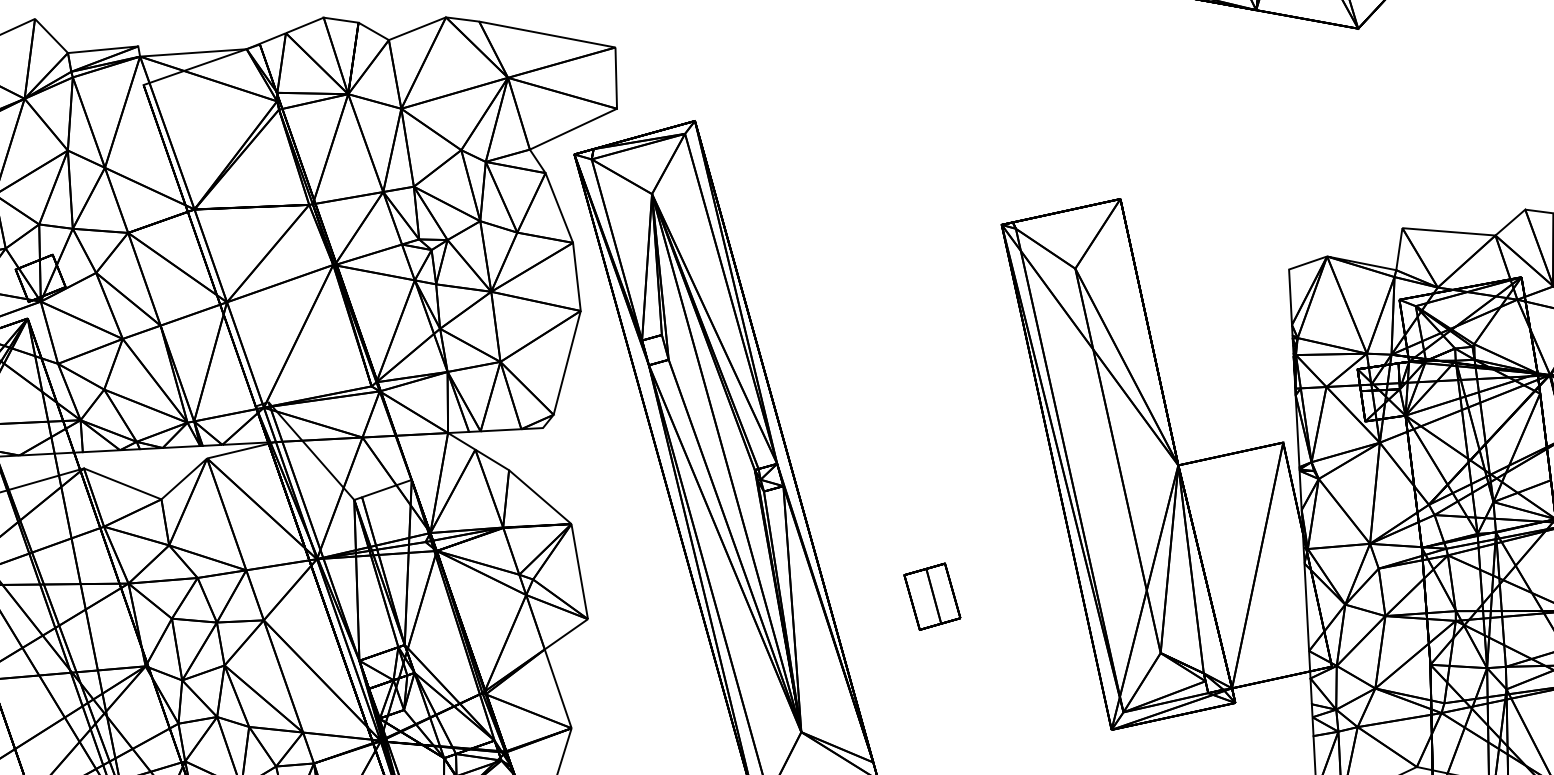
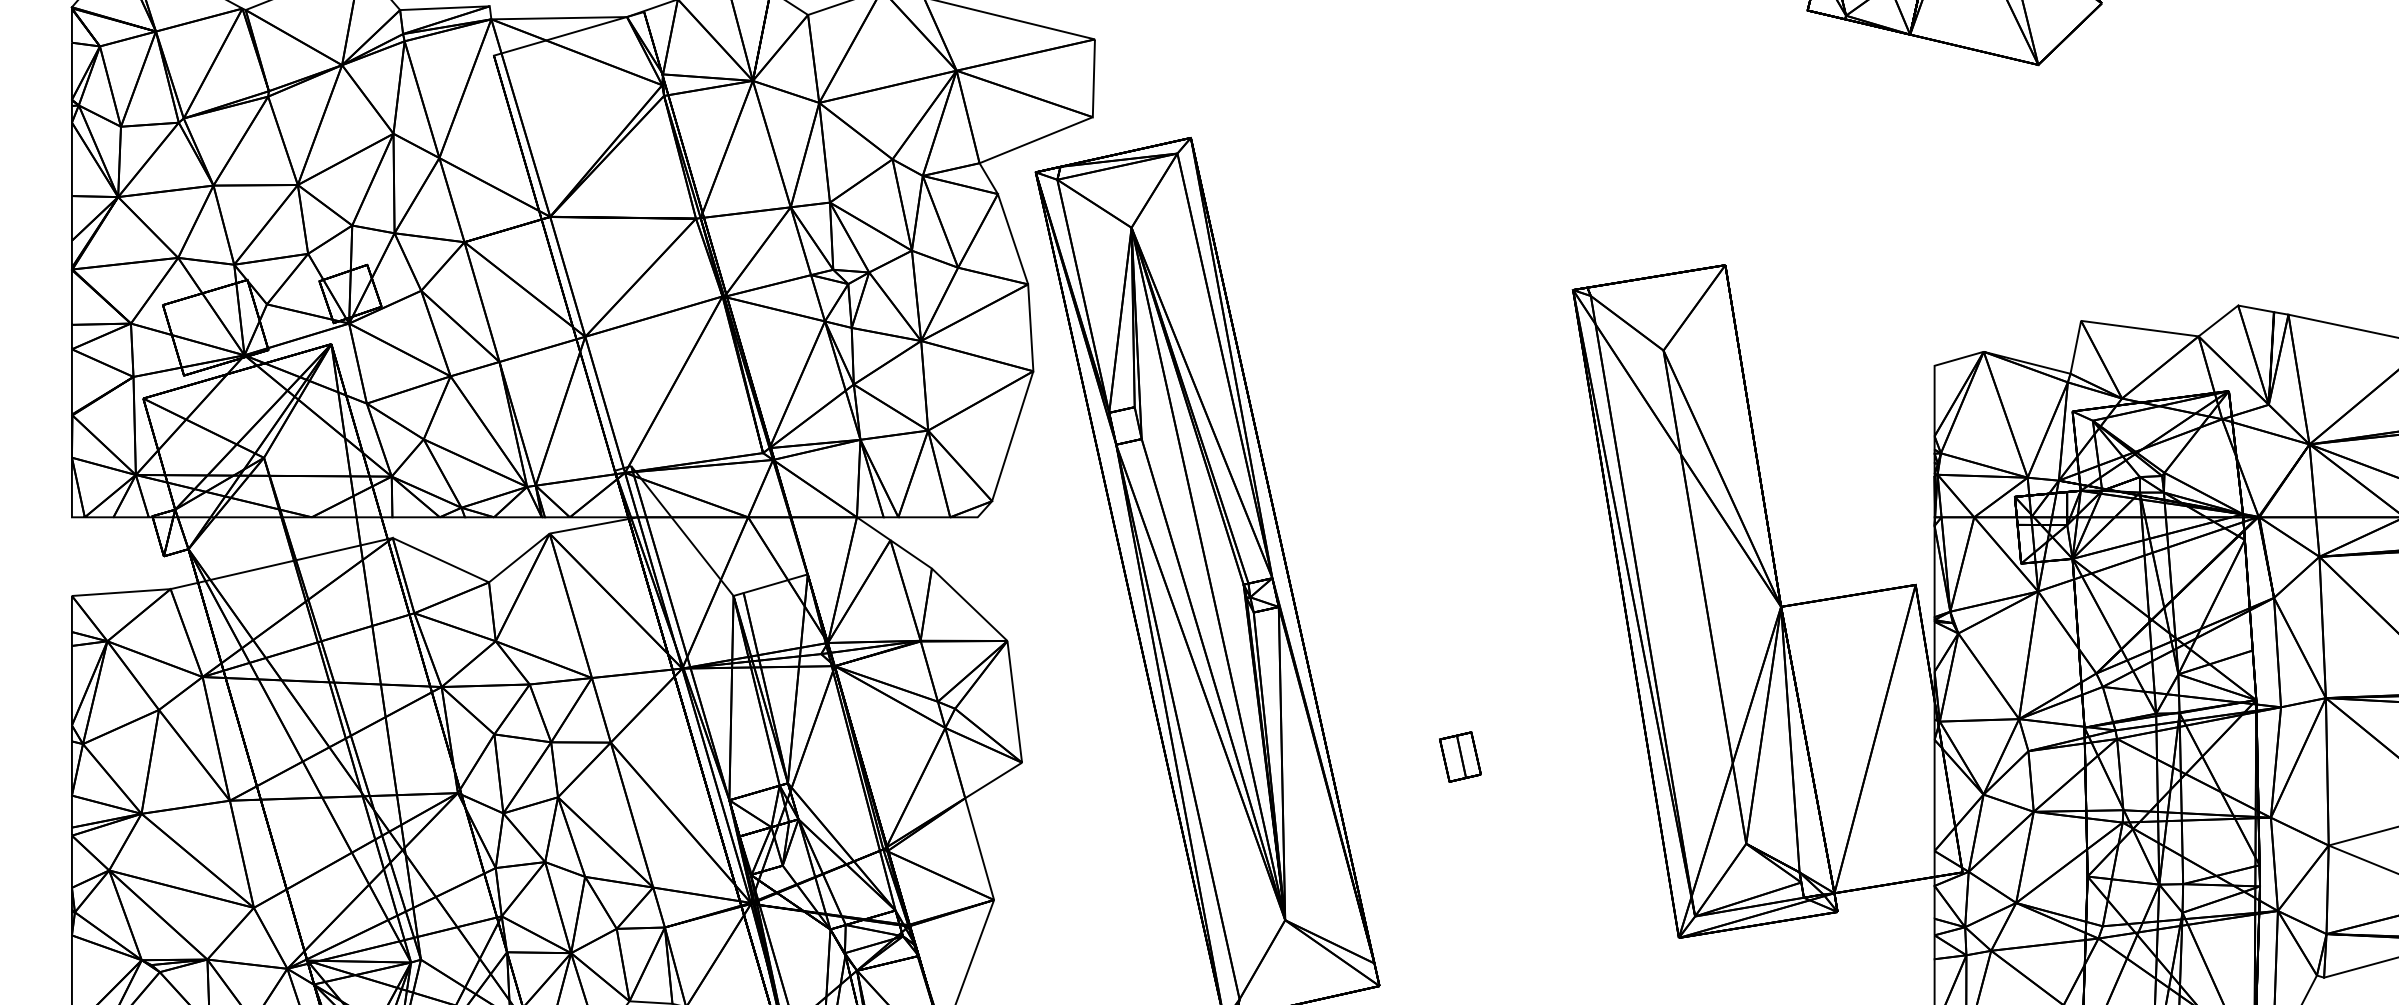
part: (932, 596) -> (1460, 756), size x0.6

